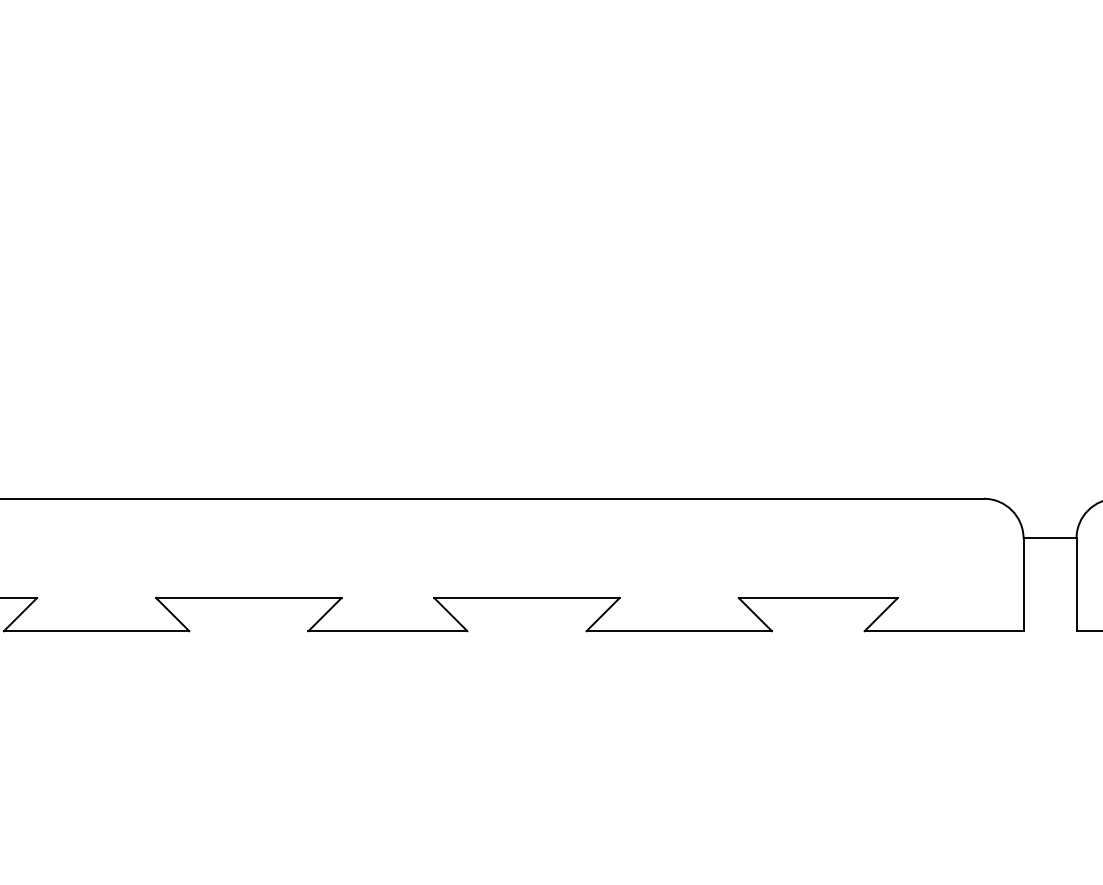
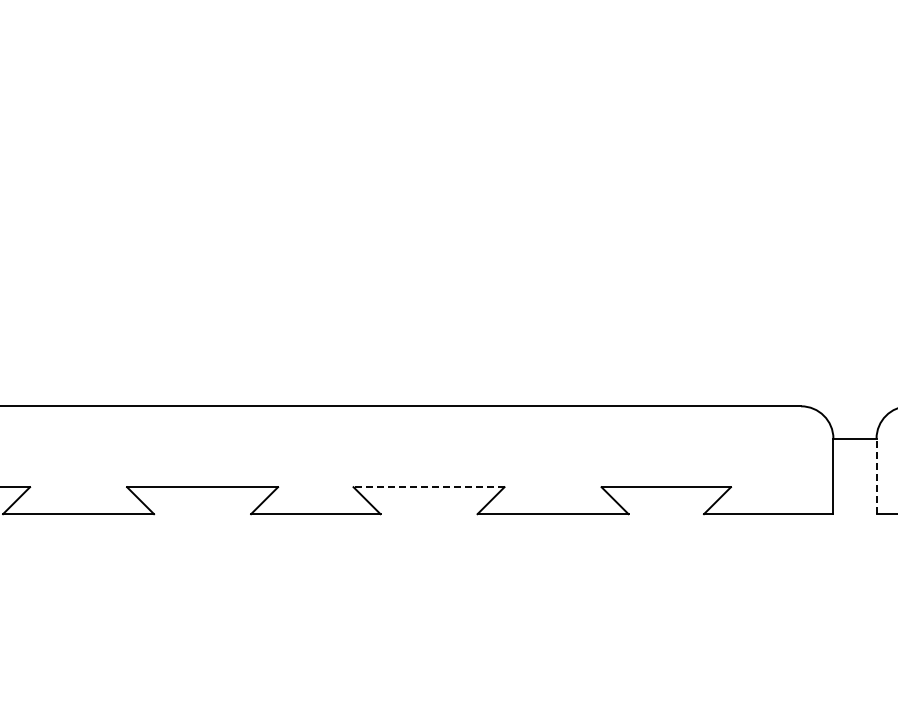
line: (1076, 584) -> (876, 476), solid -> dashed
line: (526, 598) -> (428, 487), solid -> dashed

